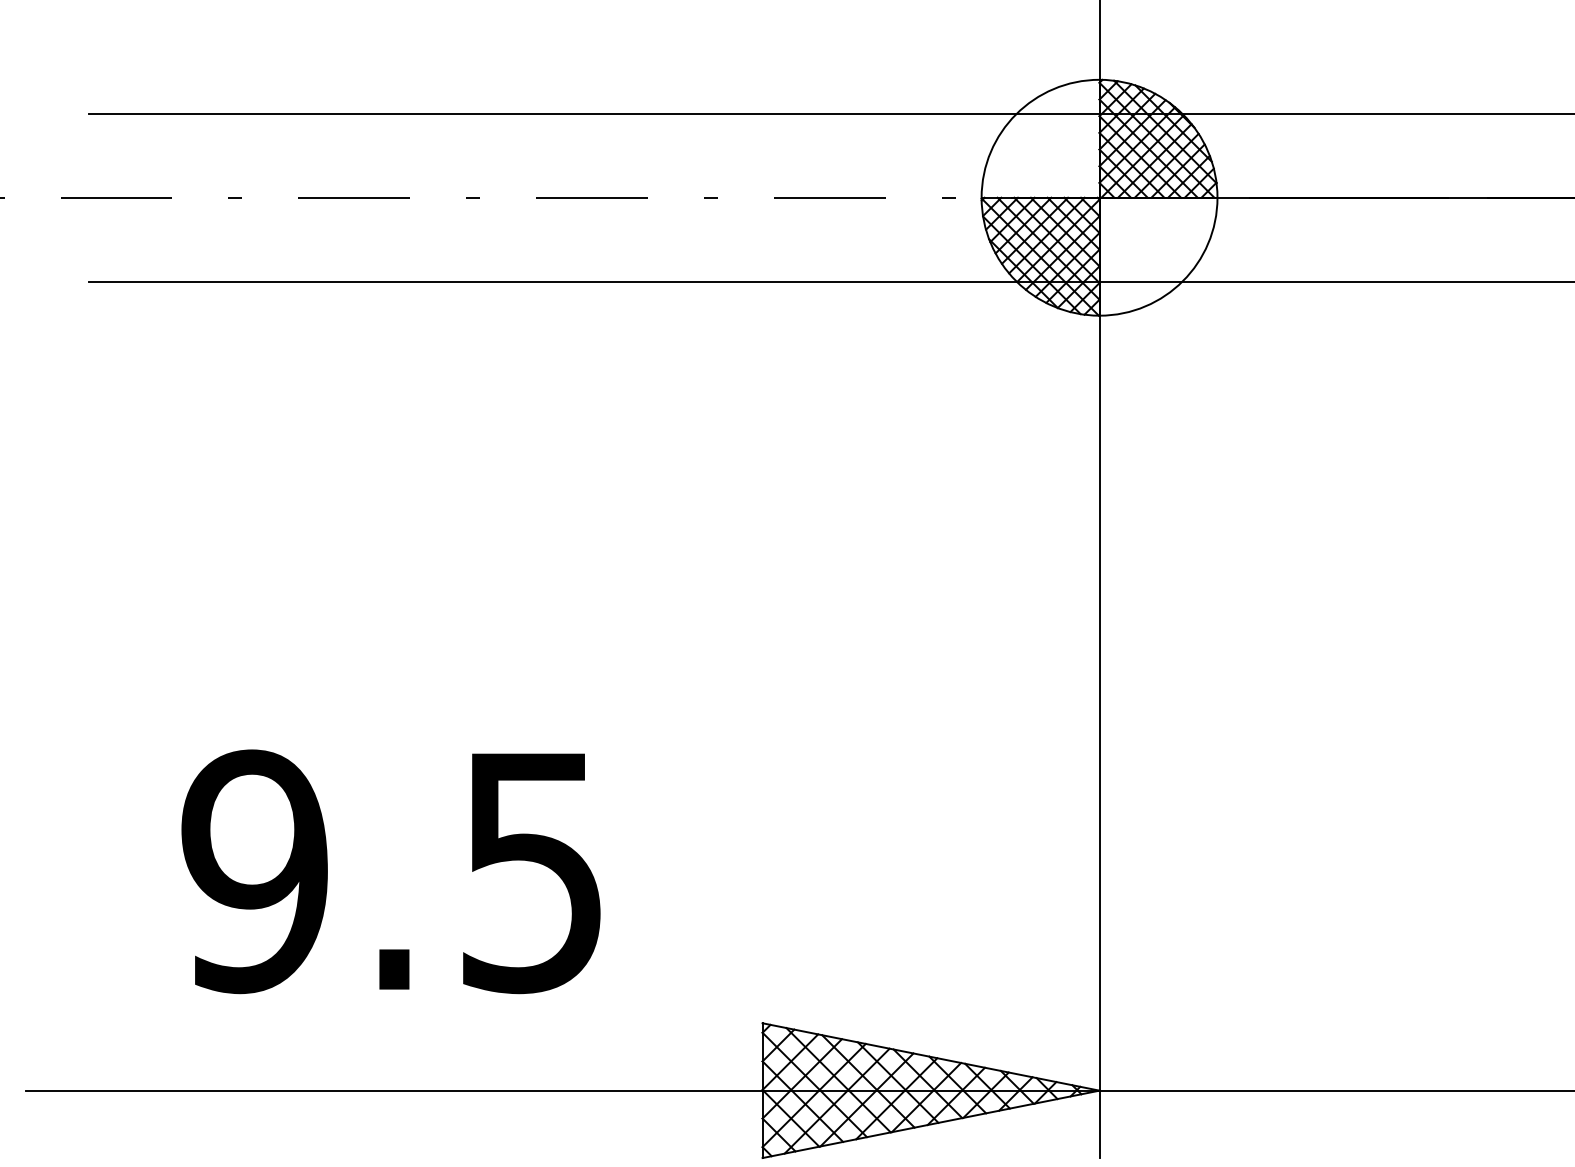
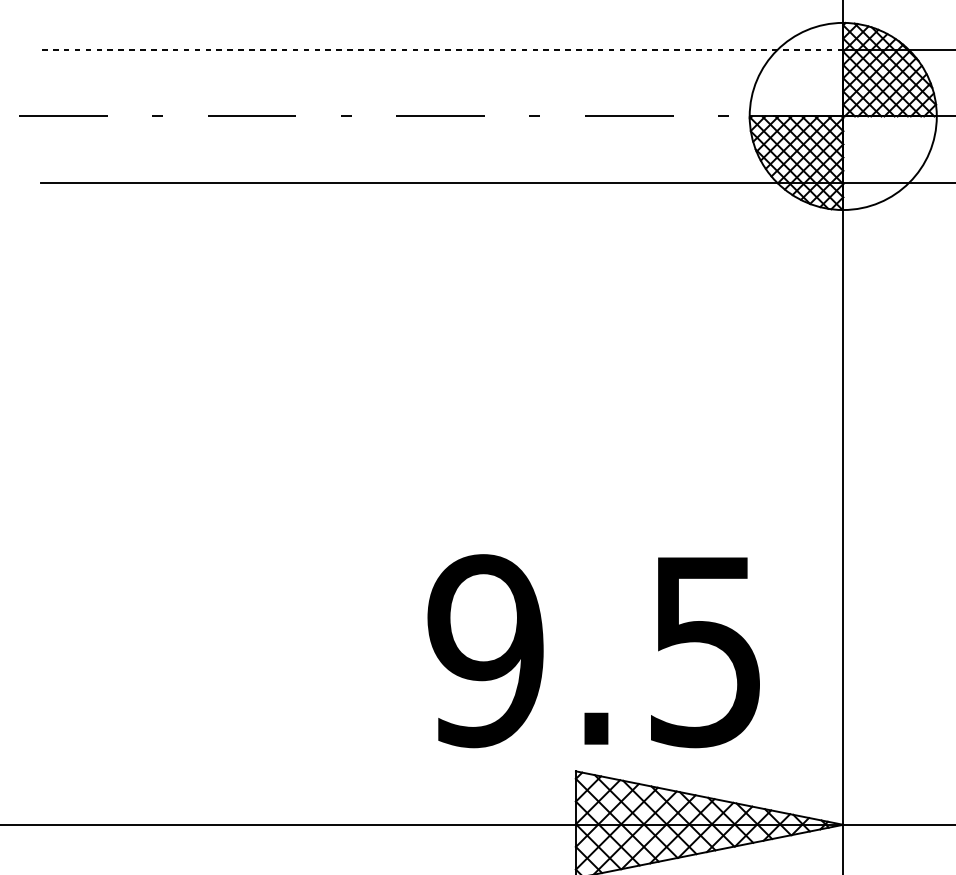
line: (593, 113) -> (441, 49), solid -> dashed
text: (390, 871) -> (593, 650), moved

